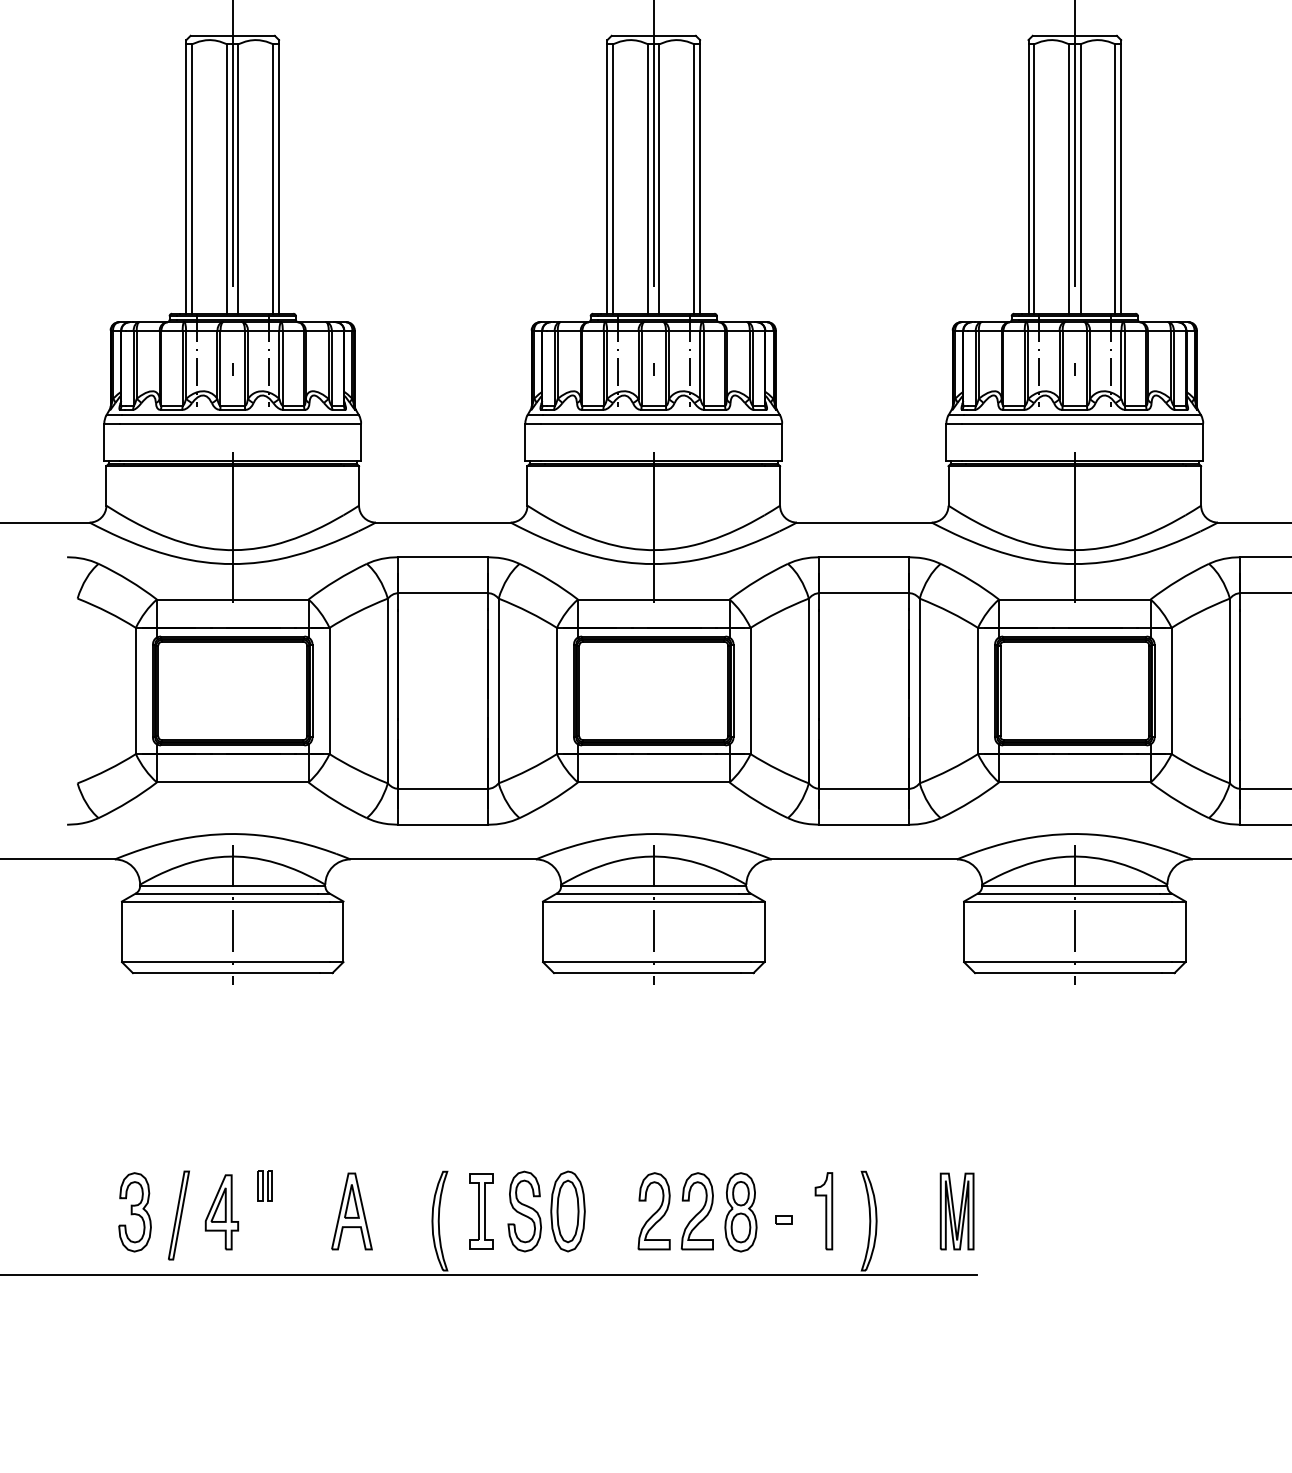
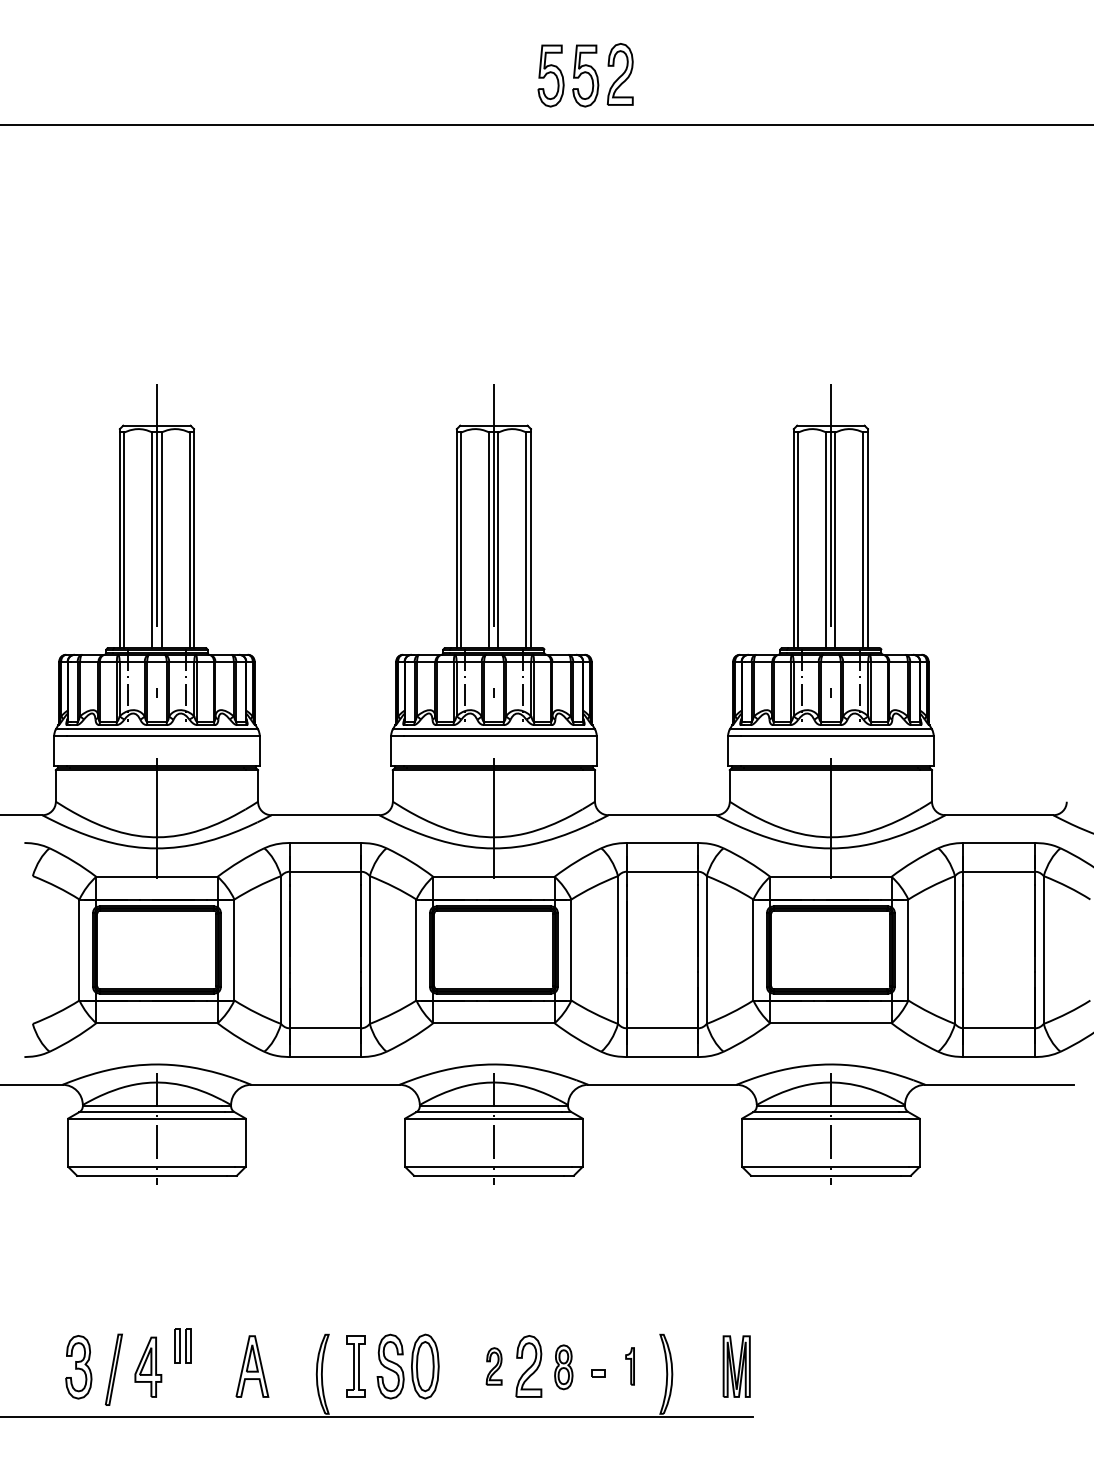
part: (265, 1185) -> (183, 1345), size x1.4
part: (653, 1211) -> (493, 1366), size x0.6
part: (823, 1211) -> (629, 1366), size x0.6
part: (740, 1212) -> (563, 1367), size x0.7

